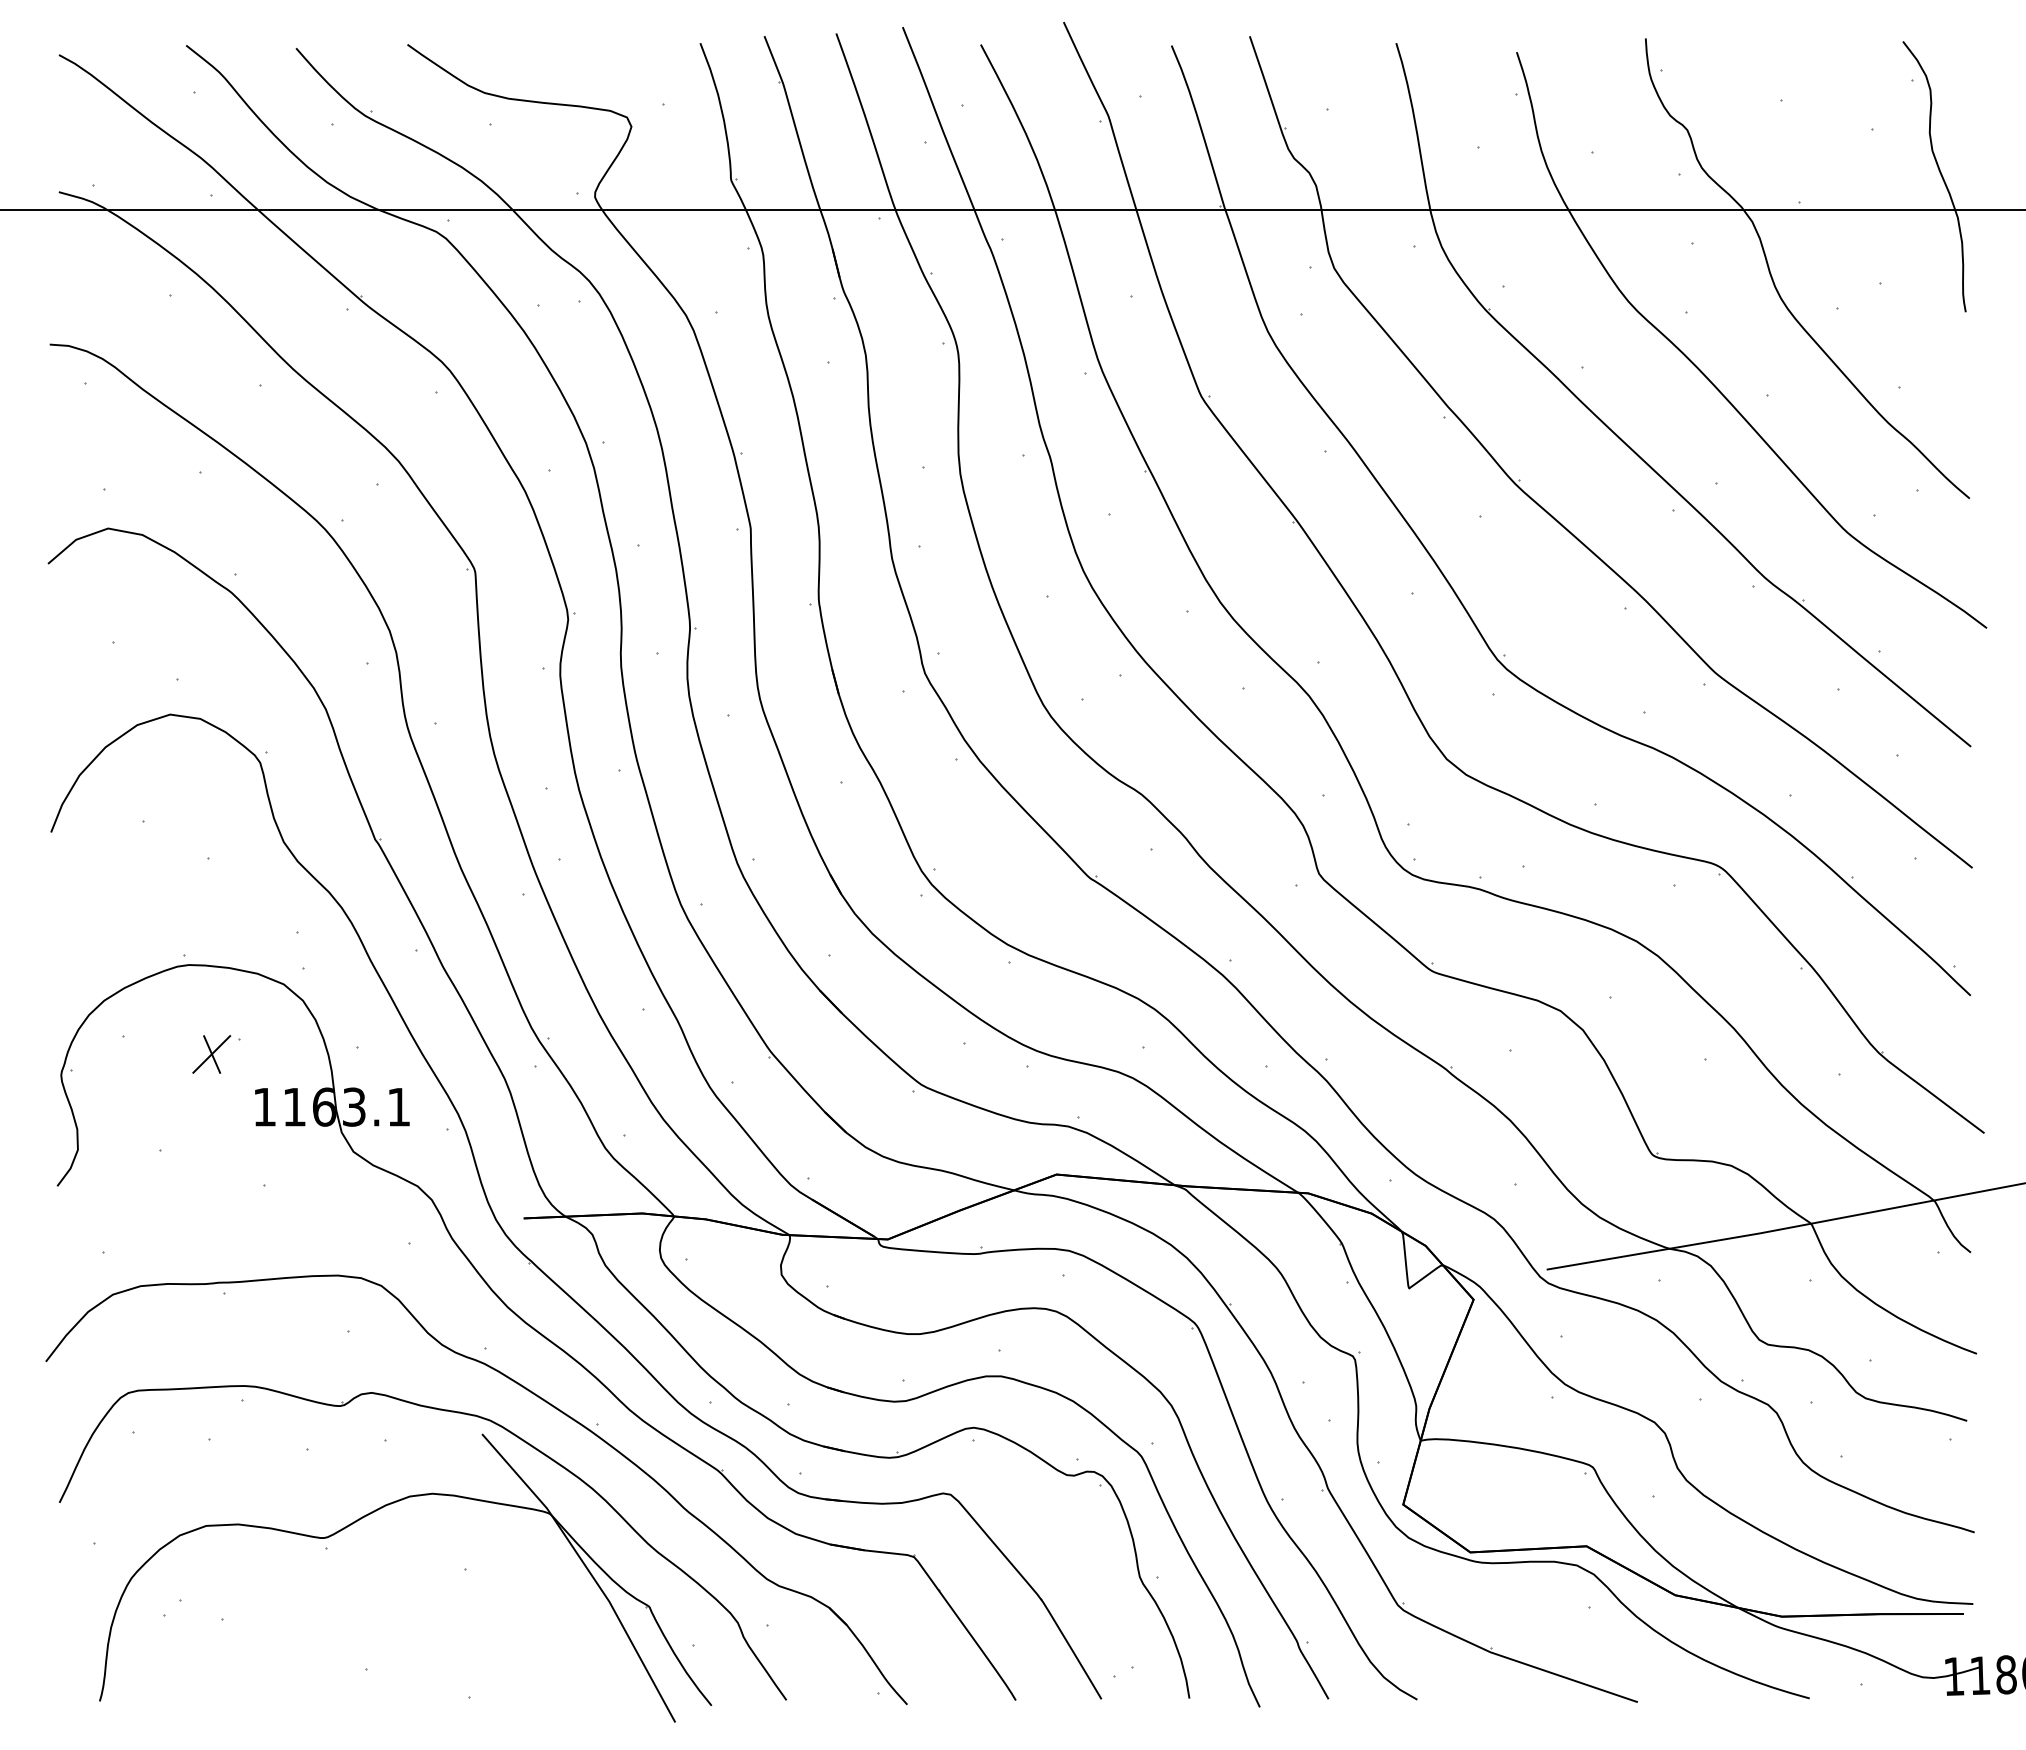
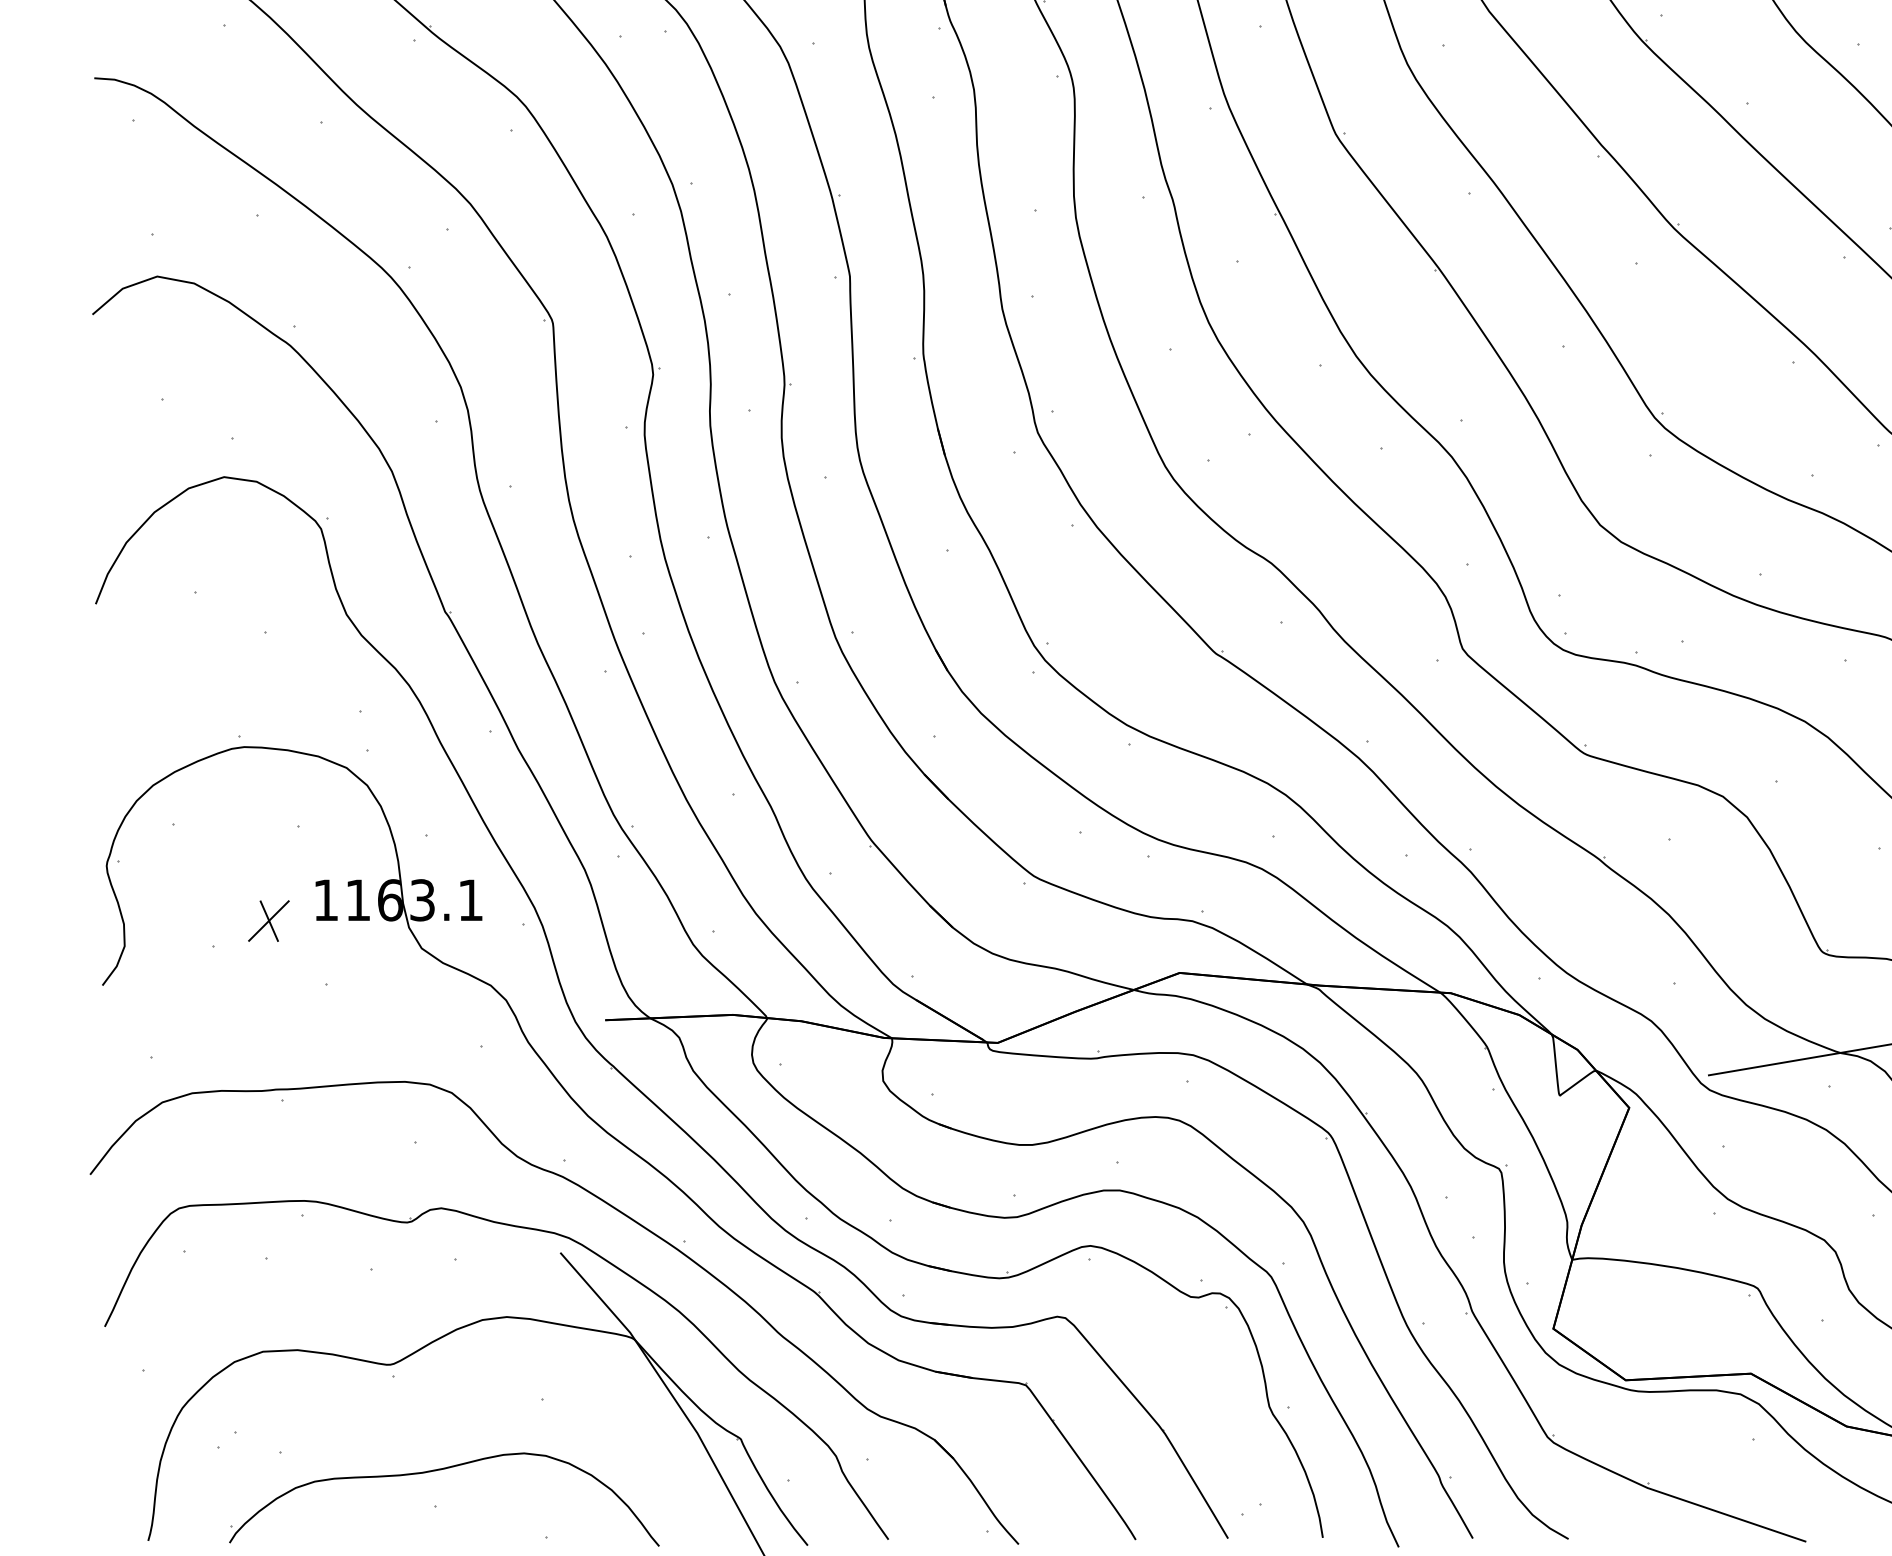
part: (211, 1054) -> (268, 921), moved
part: (369, 1636) -> (438, 1470), added

